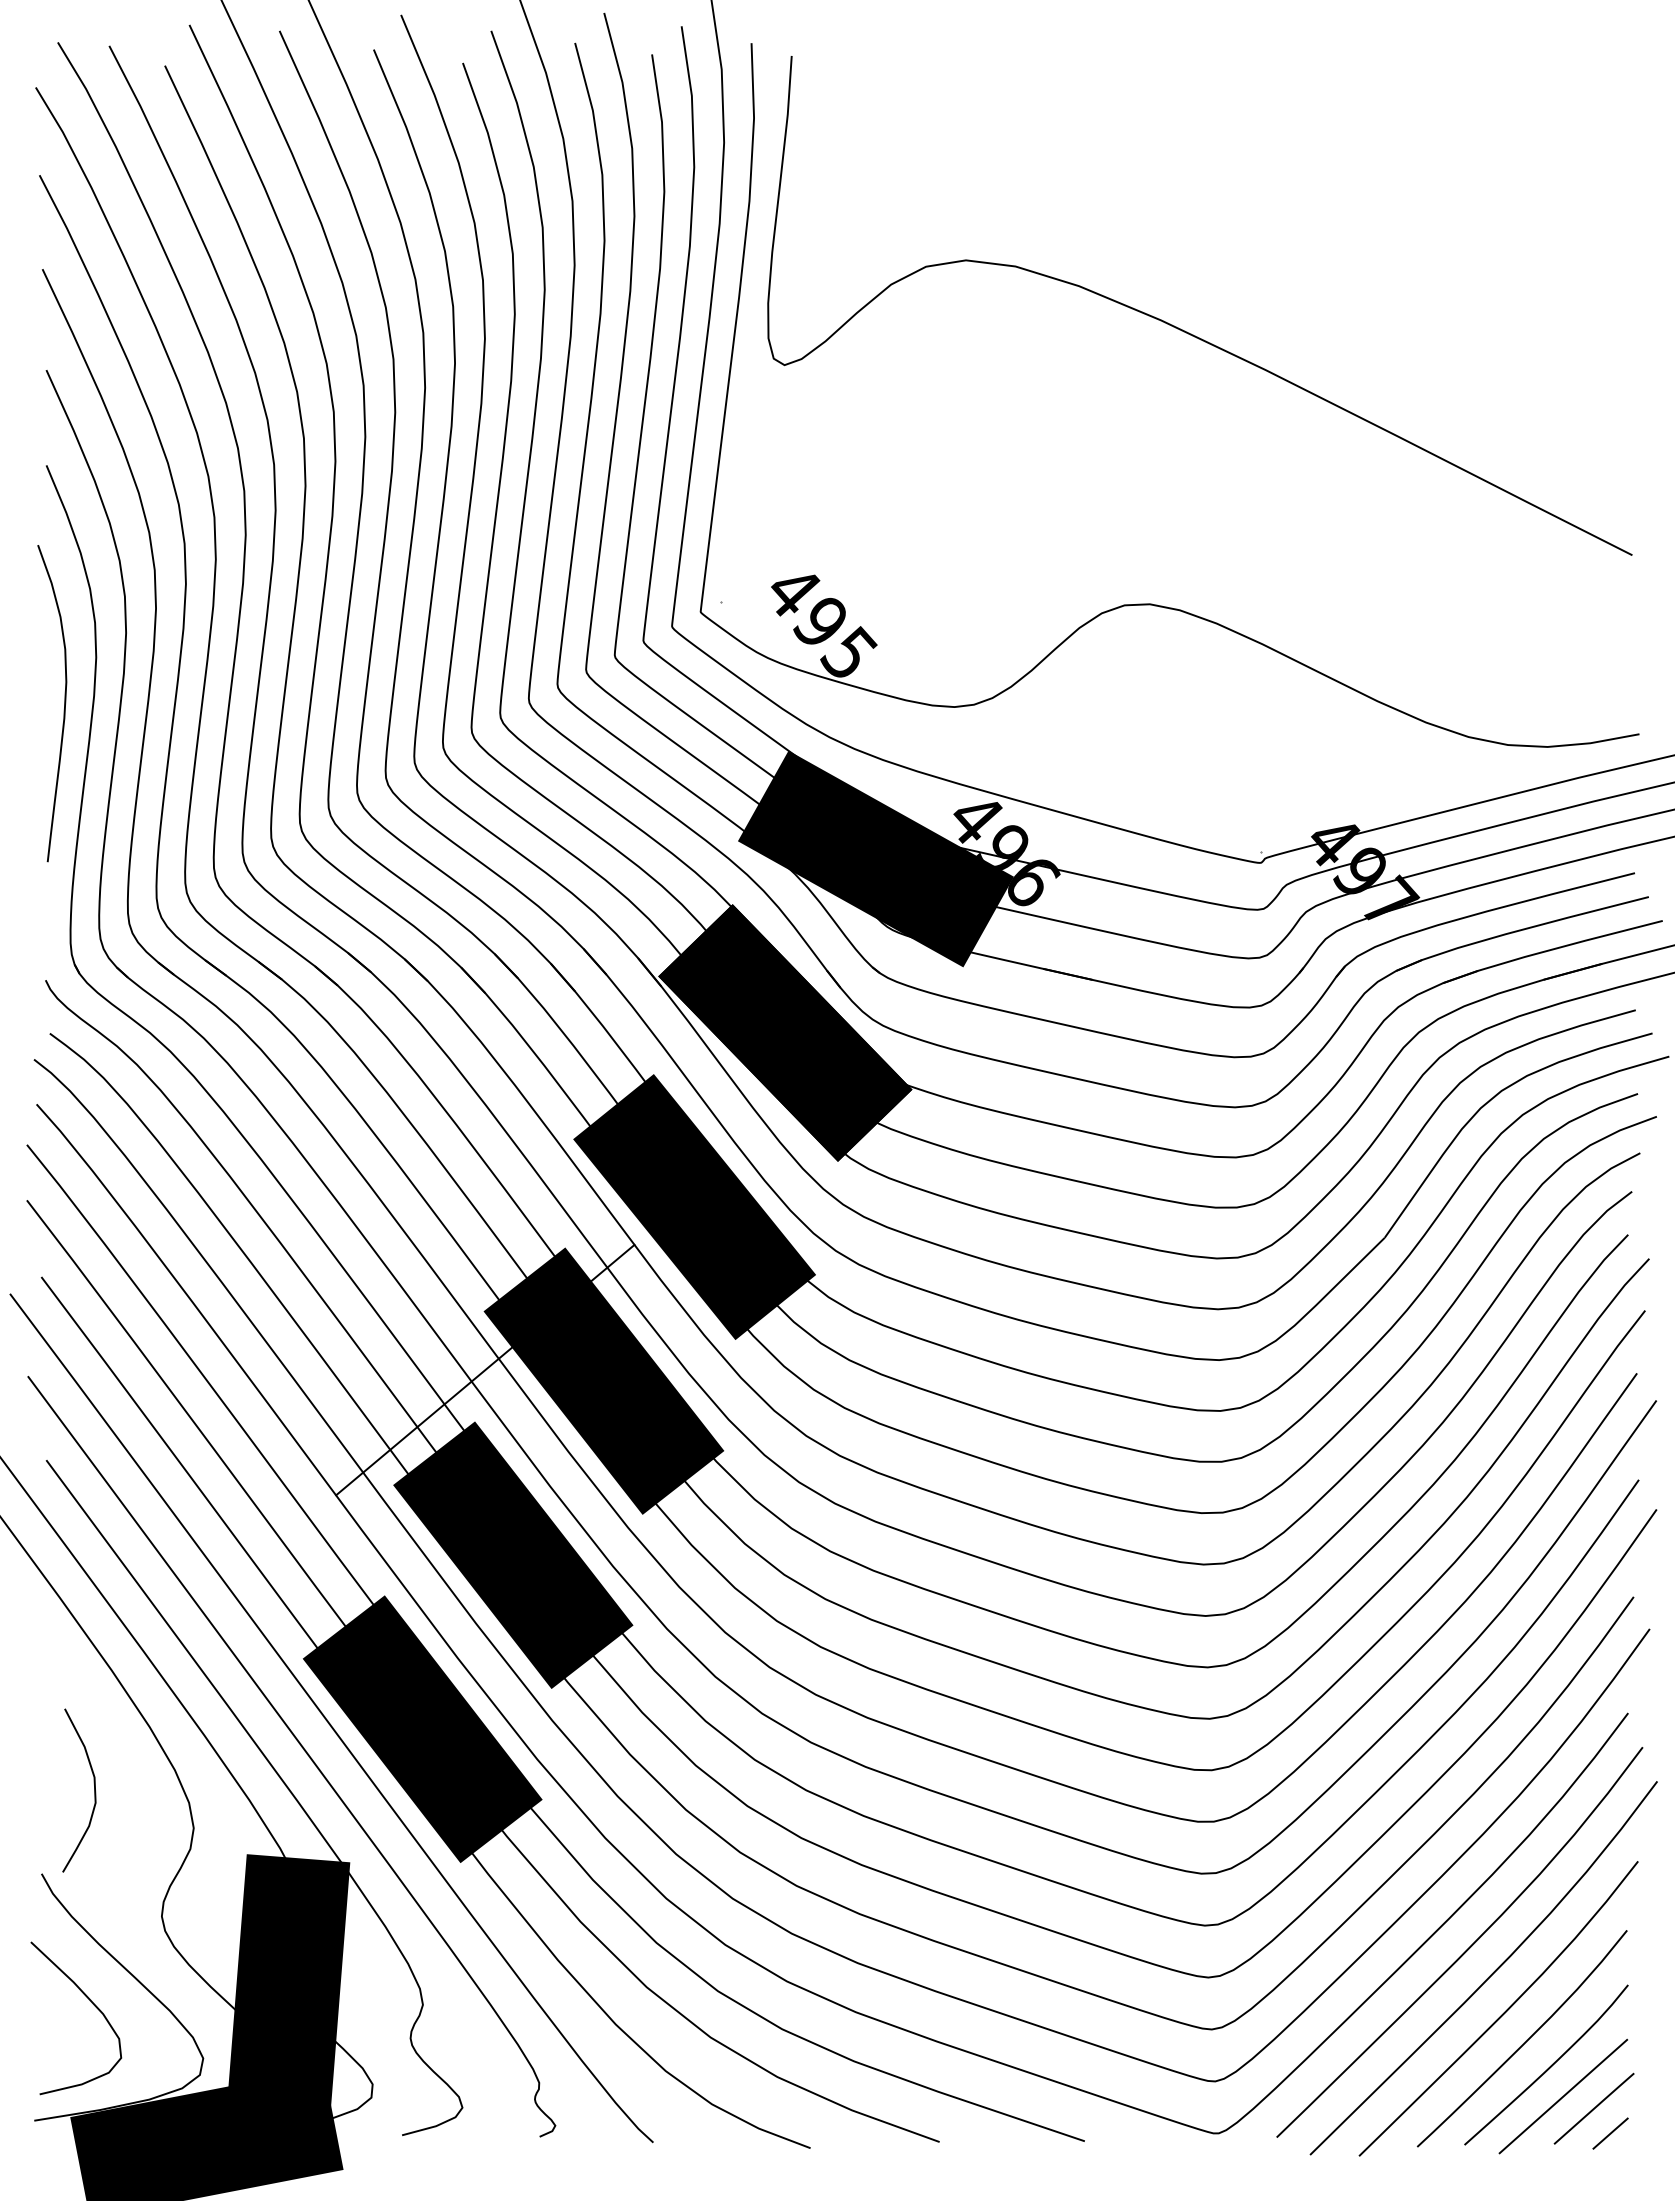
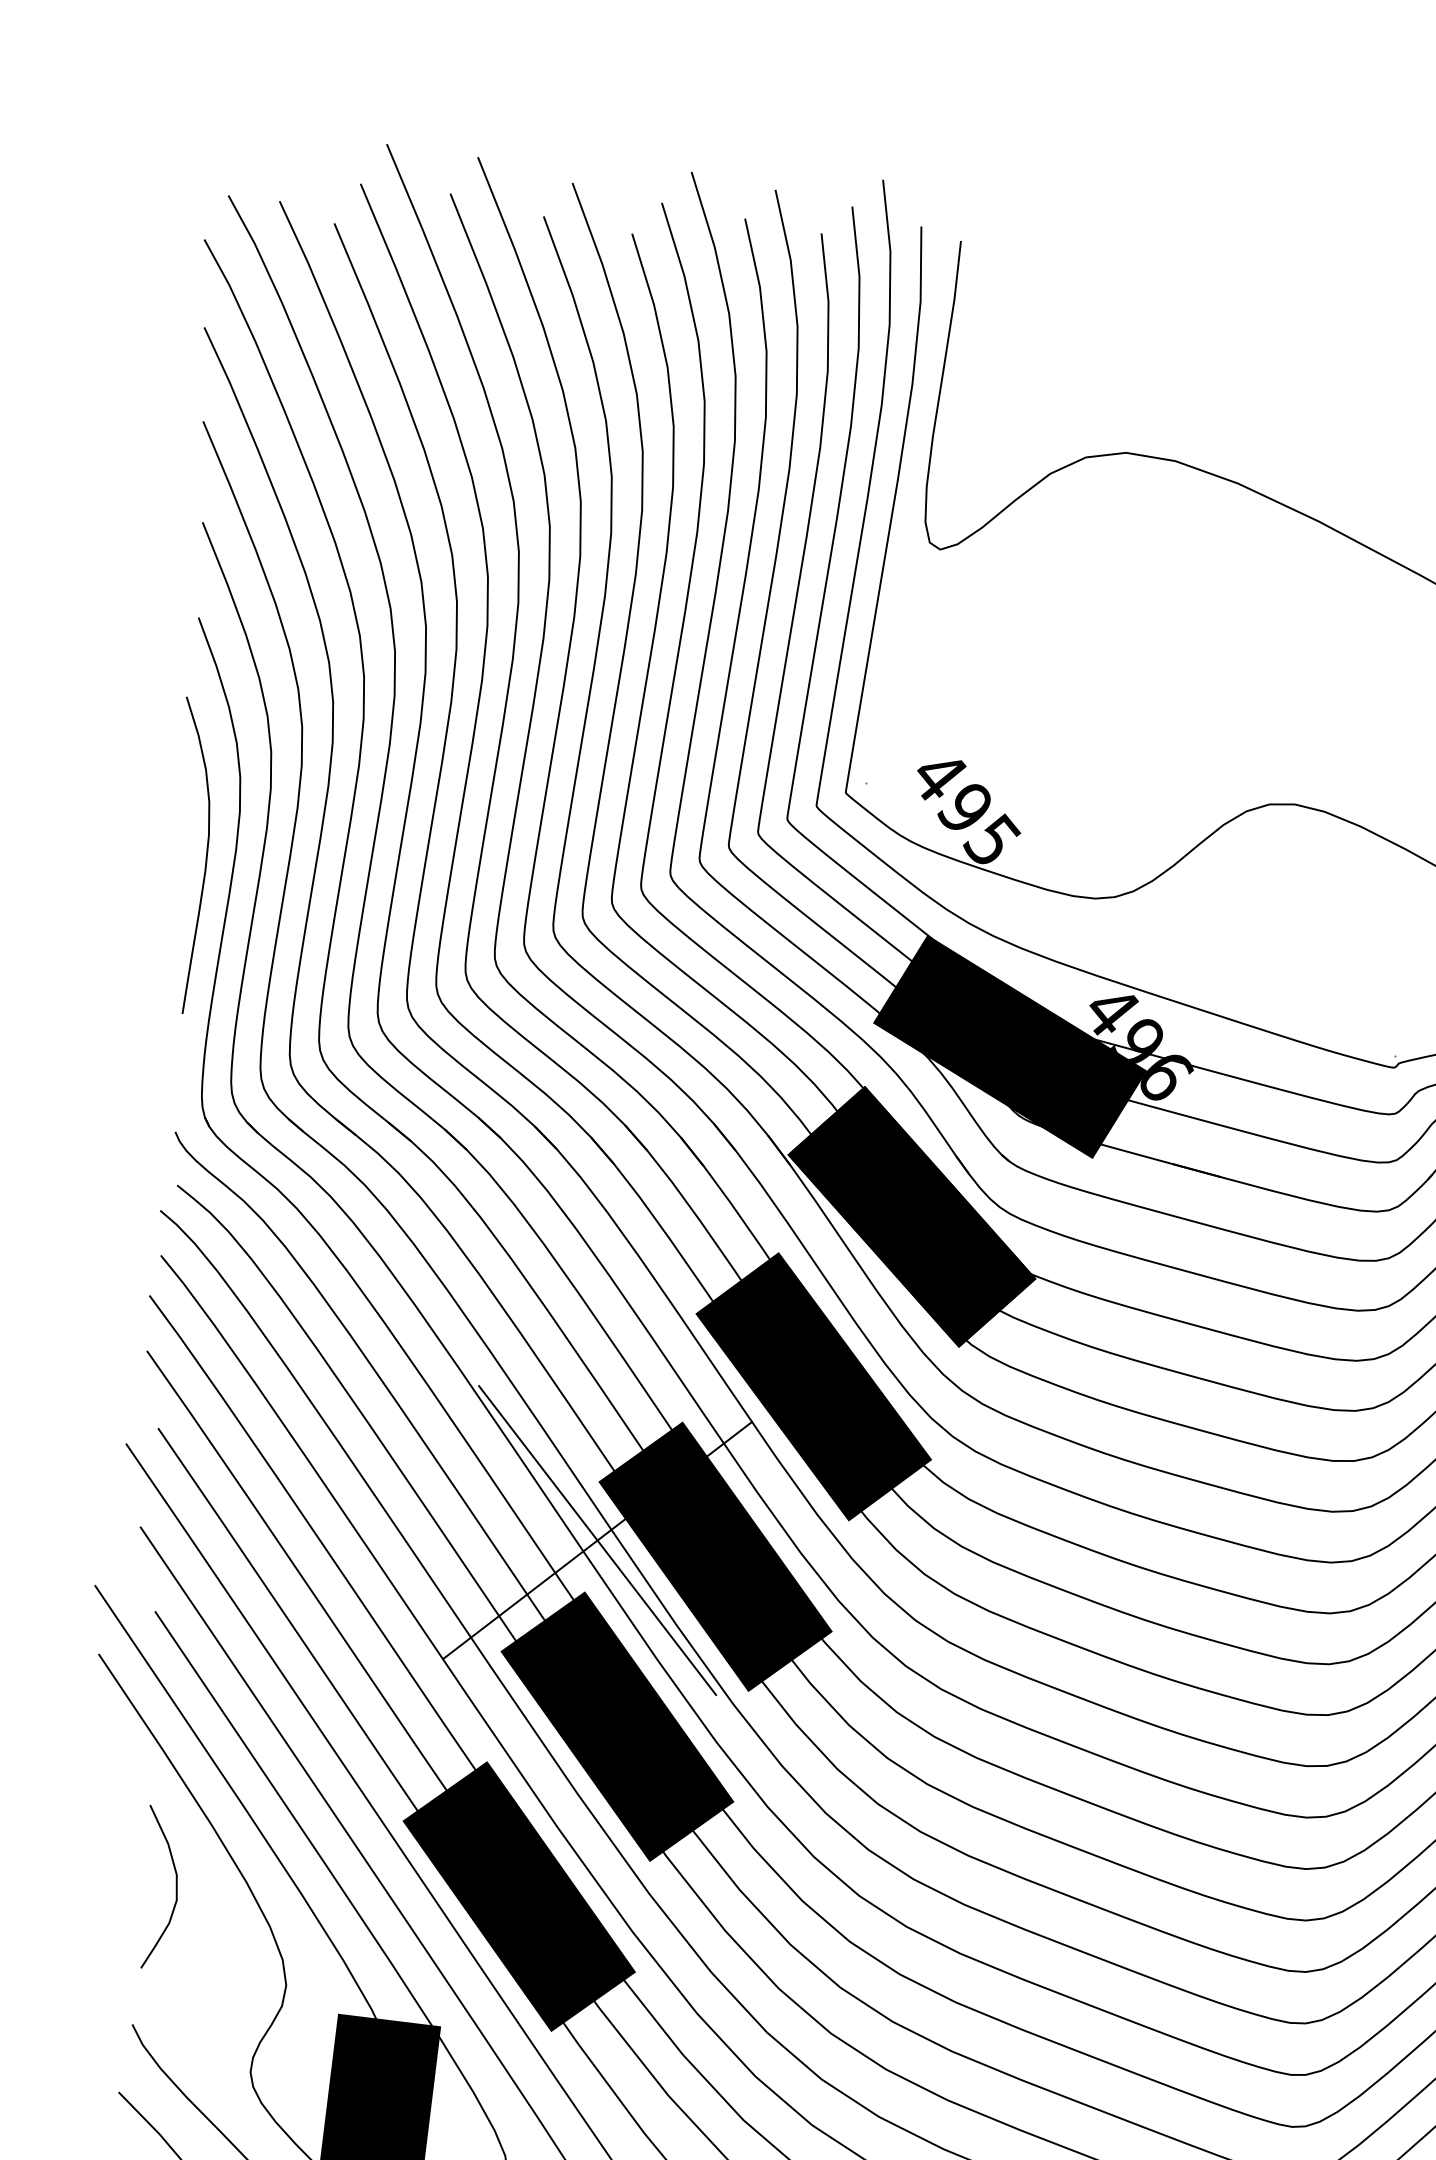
line: (485, 1369) -> (597, 1539), added
curve: (94, 1790) -> (176, 1887), moved

